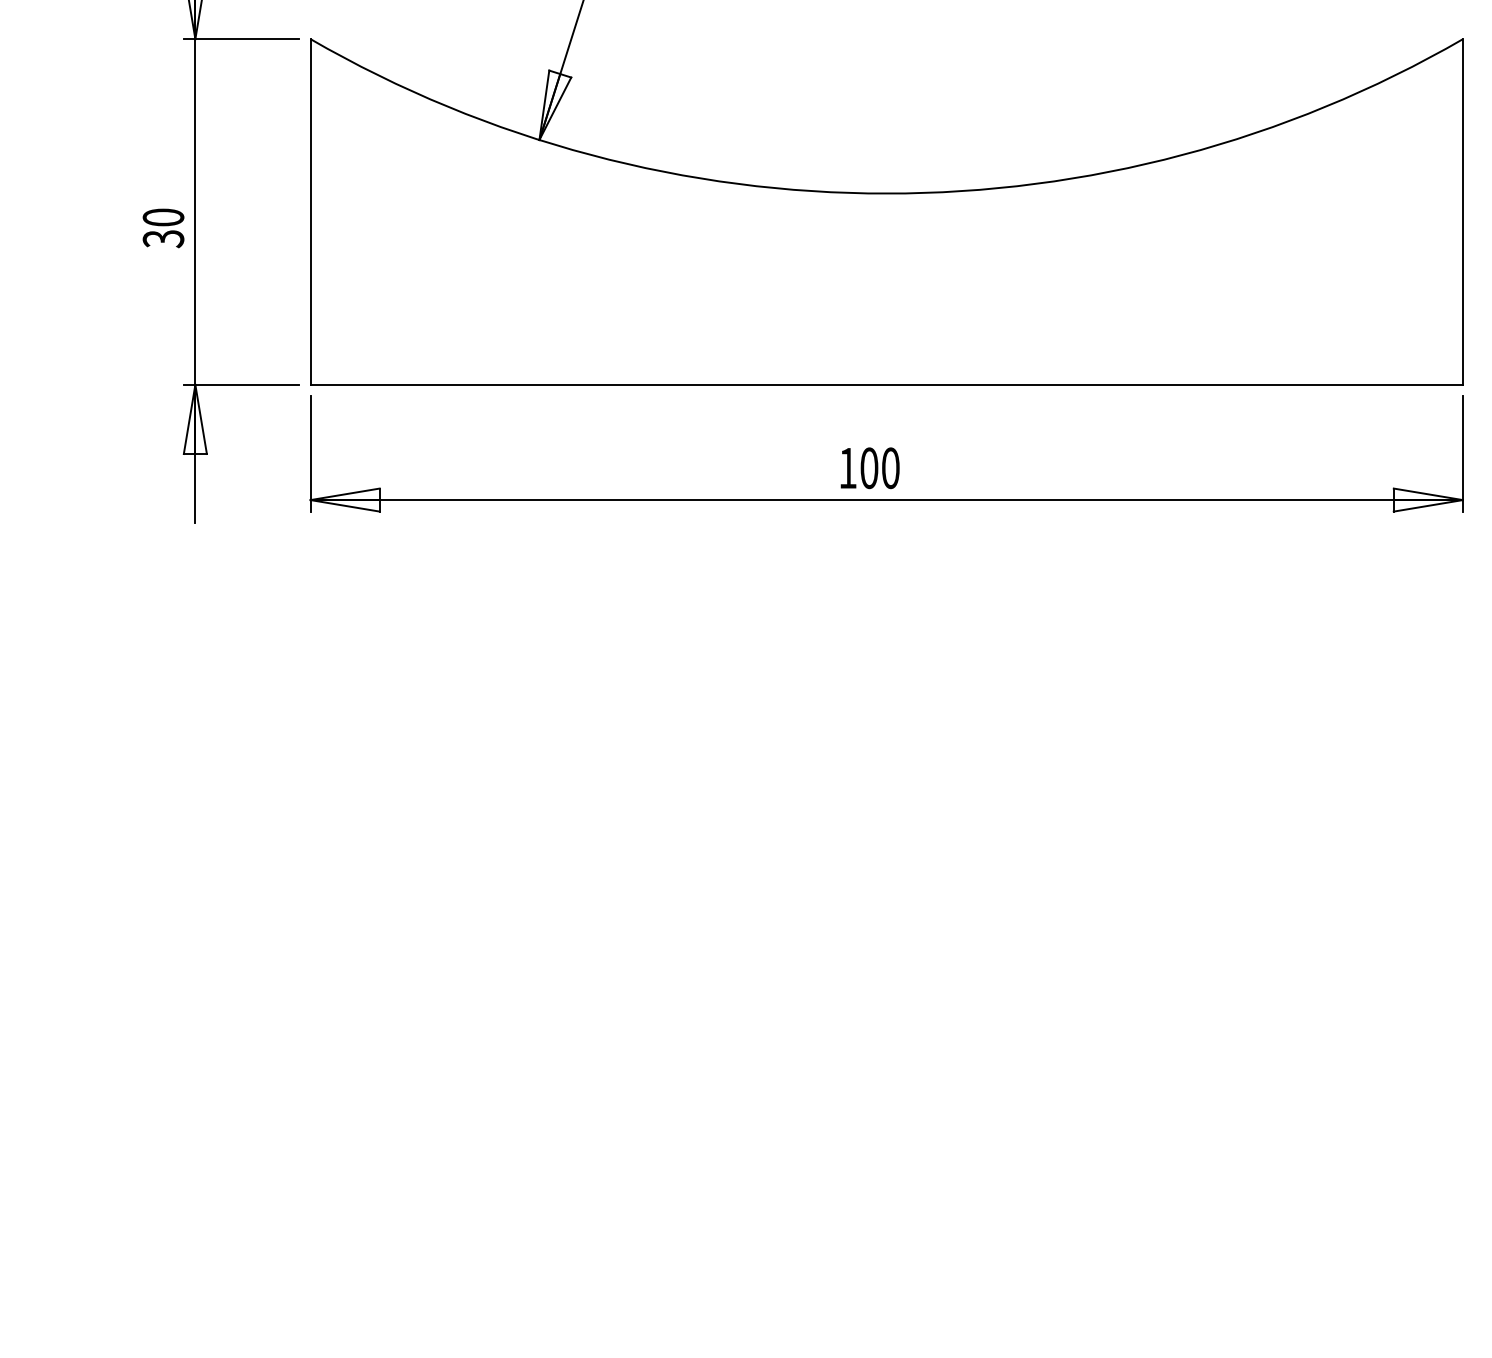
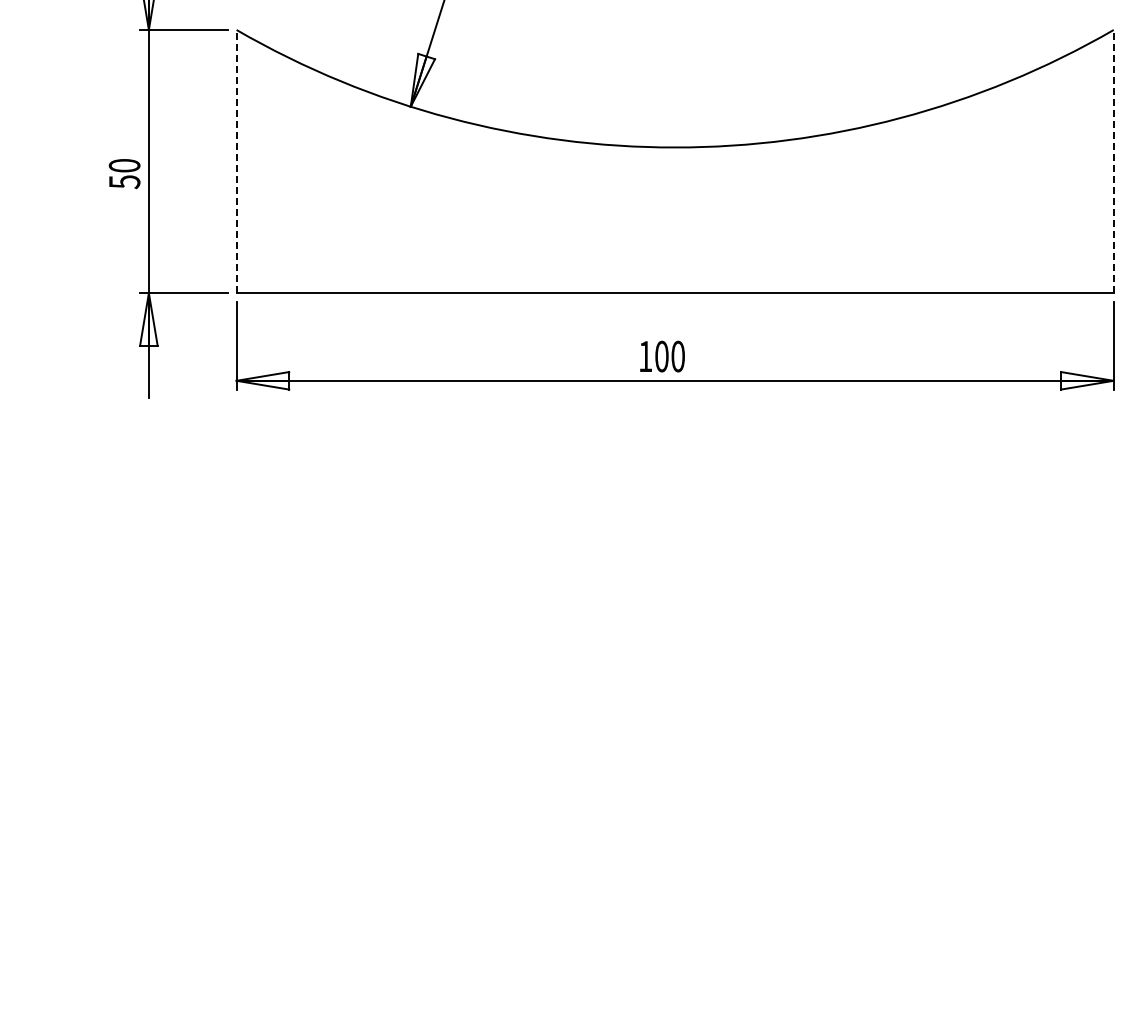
line: (310, 211) -> (236, 161), solid -> dashed
line: (1462, 211) -> (1113, 161), solid -> dashed
text: (162, 238) -> (123, 181), 30 -> 50

